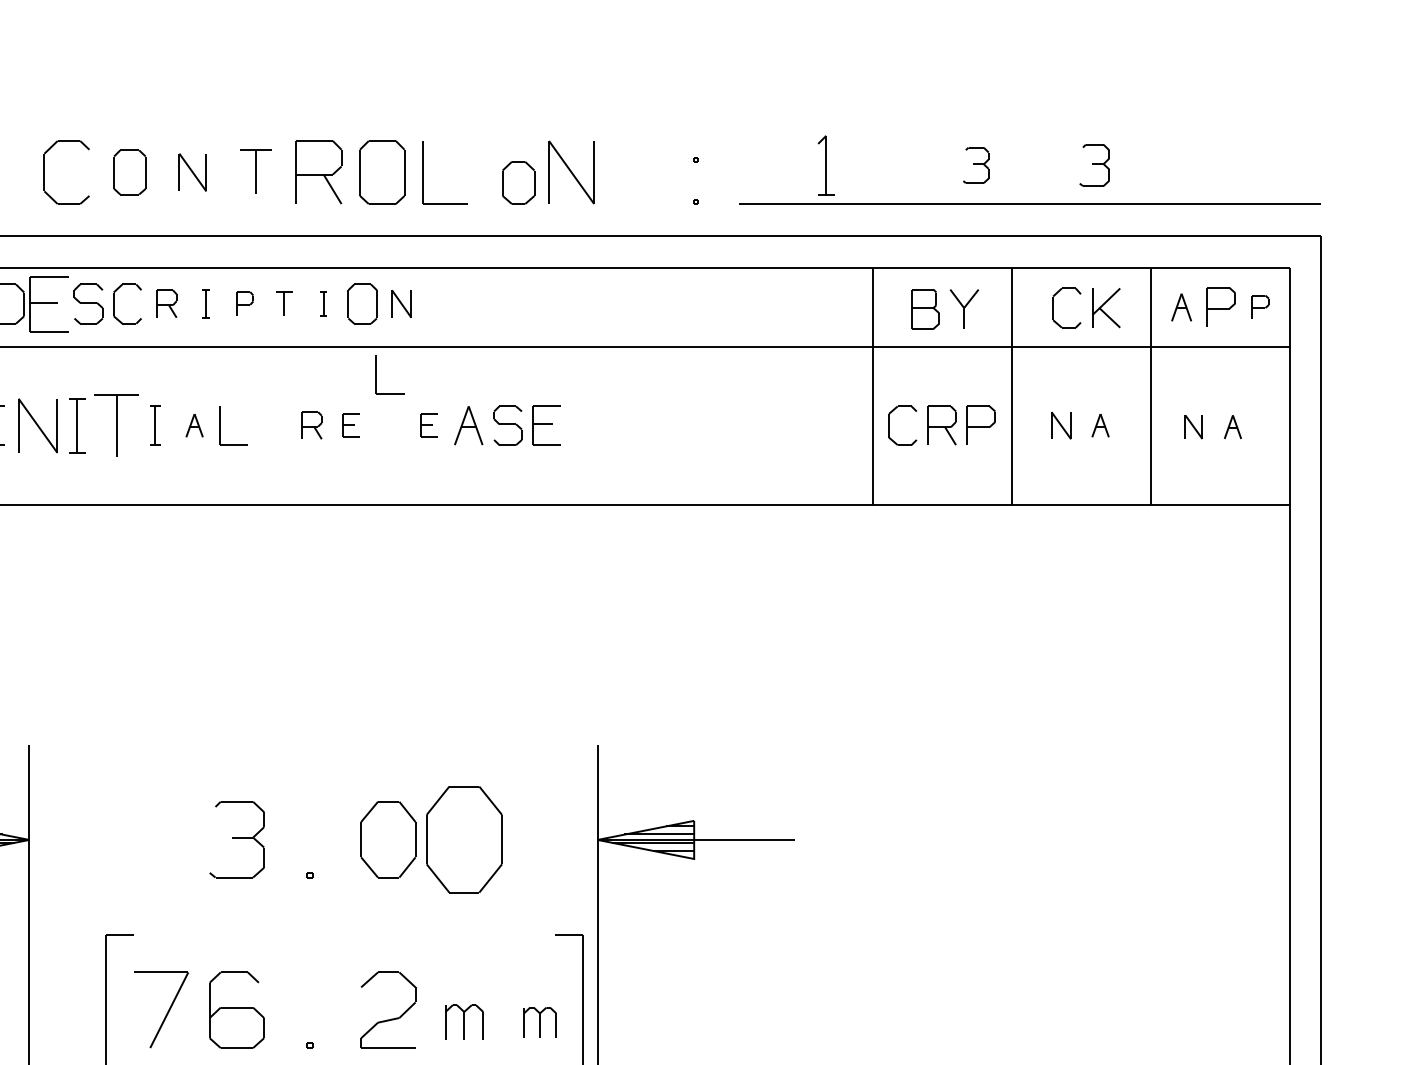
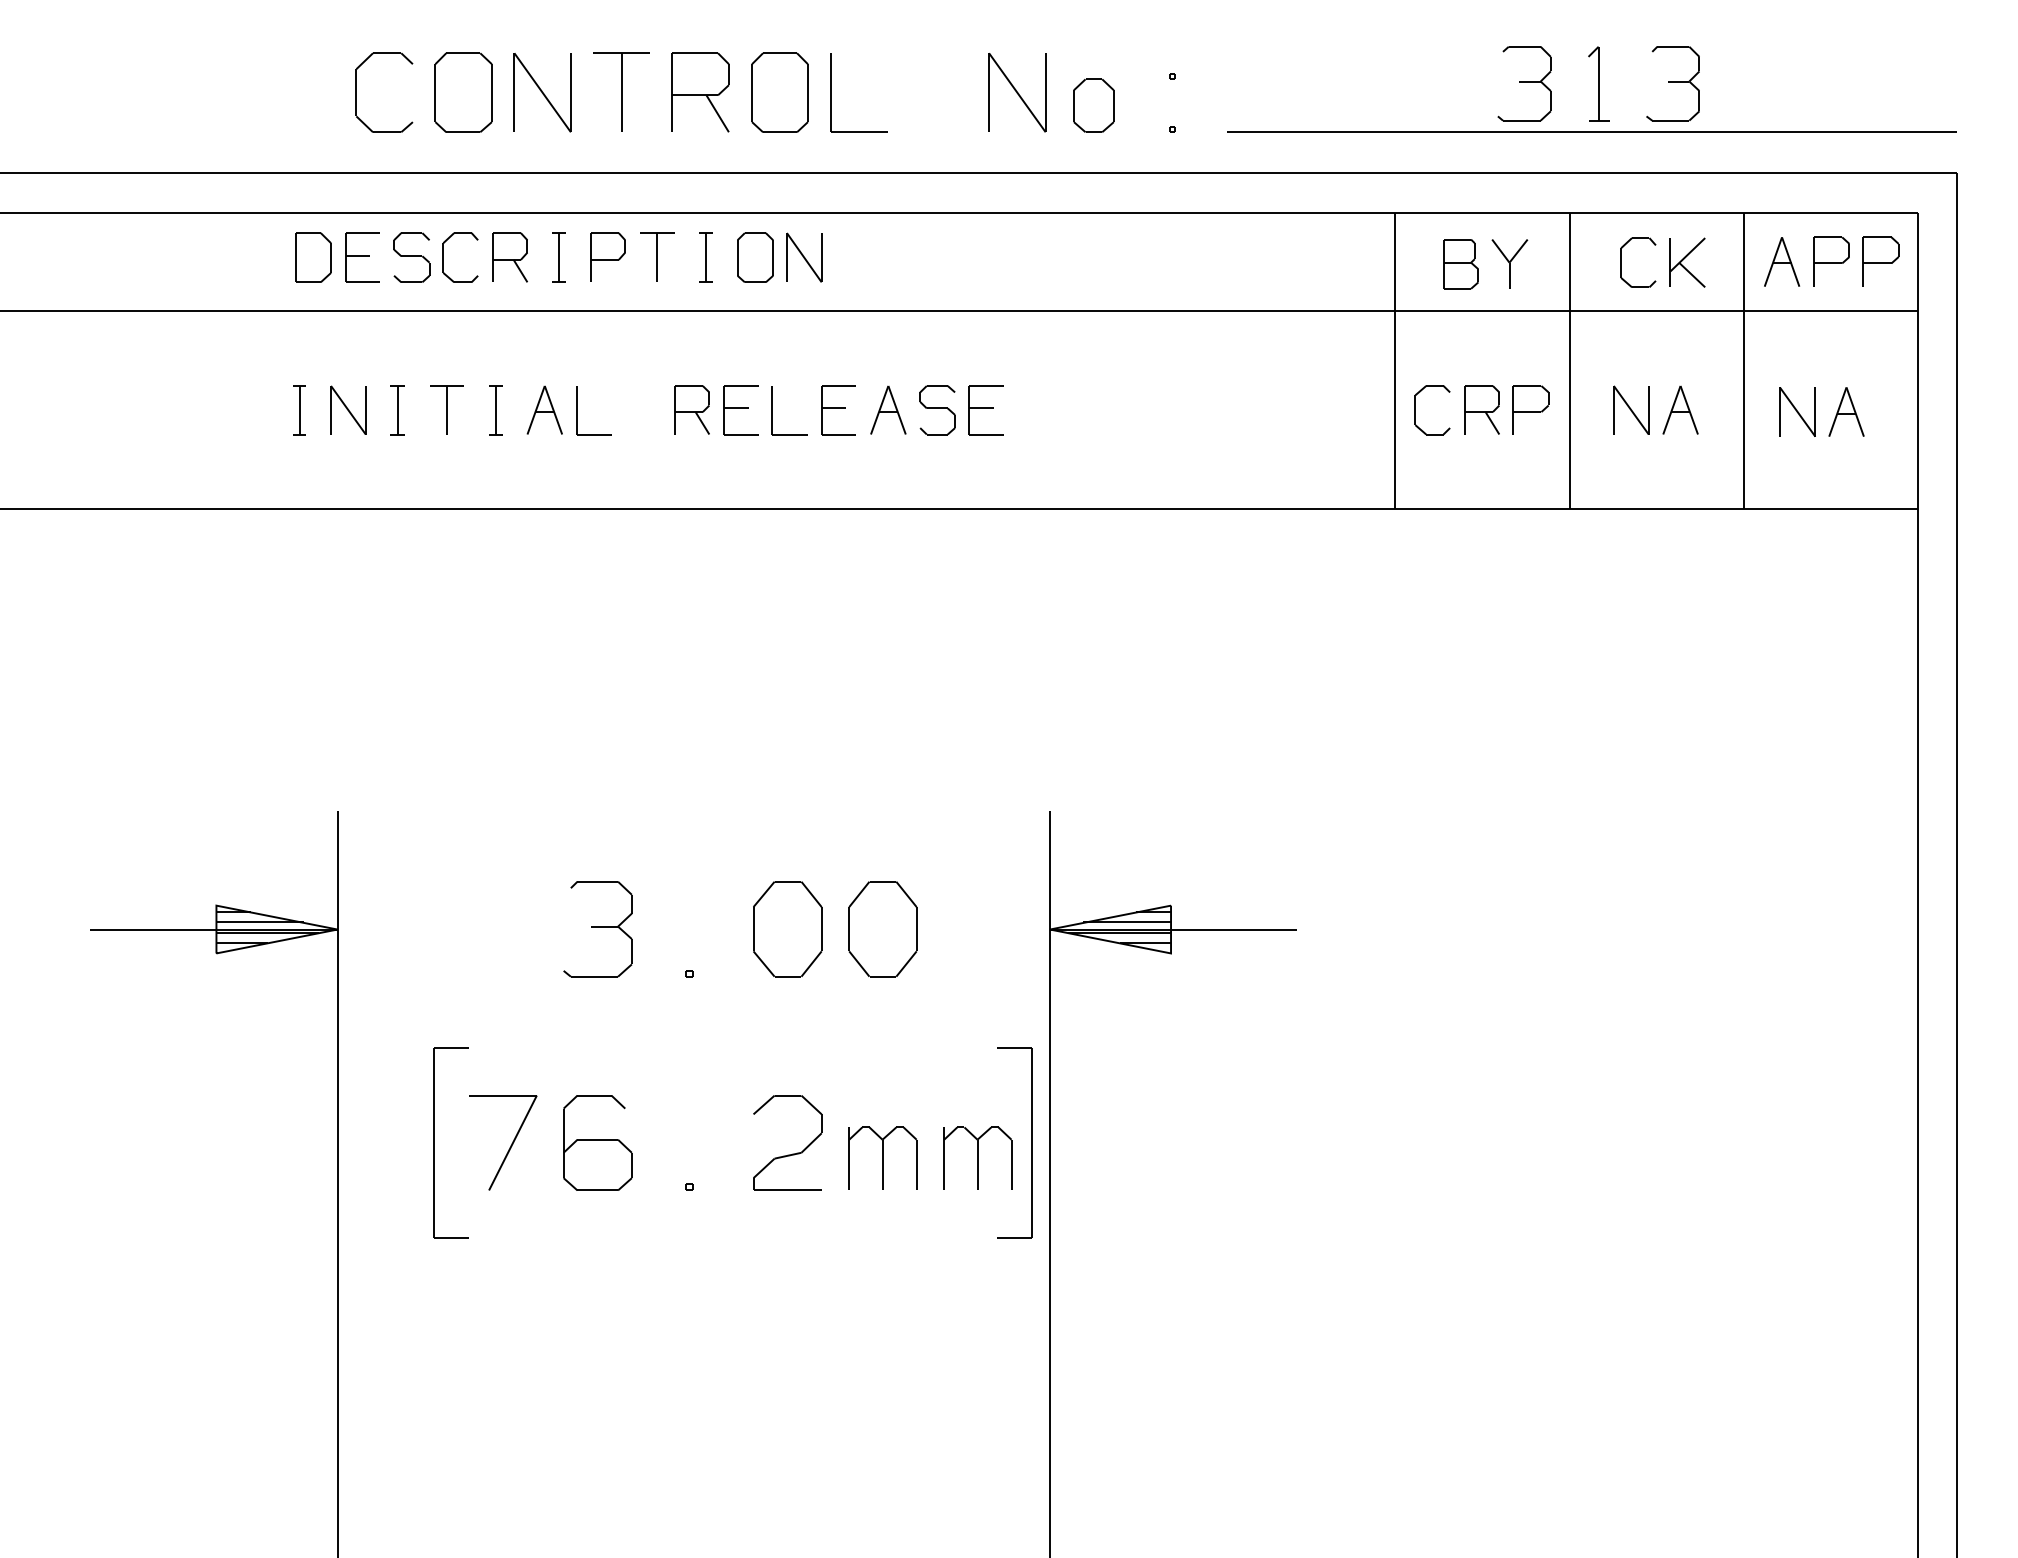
part: (826, 165) -> (1598, 83), moved
part: (976, 165) -> (1524, 83), size x1.67
part: (1094, 165) -> (1672, 83), size x1.43
part: (255, 171) -> (621, 91), size x1.43
part: (129, 172) -> (463, 92), size x1.43
part: (192, 172) -> (542, 92), size x1.67
part: (518, 182) -> (1093, 105), moved
part: (49, 303) -> (362, 257), size x0.71
part: (166, 303) -> (509, 257), size x1.43
part: (205, 303) -> (558, 257), size x1.43
part: (244, 303) -> (607, 256), size x1.67
part: (284, 303) -> (657, 256), size x1.67
part: (322, 303) -> (705, 257), size x1.67
part: (401, 303) -> (804, 257), size x1.43
part: (1181, 307) -> (1782, 261), size x1.43
part: (1260, 307) -> (1880, 261), size x1.67
part: (376, 374) -> (772, 410), moved
part: (38, 425) -> (348, 409), size x0.71
part: (77, 425) -> (397, 410), size x0.71
part: (116, 425) -> (446, 409), size x0.62
part: (194, 425) -> (544, 409), size x1.67
part: (311, 425) -> (691, 409), size x1.43
part: (350, 425) -> (740, 410), size x1.67
part: (428, 425) -> (838, 410), size x1.67
part: (1061, 425) -> (1631, 409), size x1.43
part: (1100, 425) -> (1680, 409), size x1.67
part: (1193, 426) -> (1797, 411), size x1.67
part: (1232, 426) -> (1846, 411), size x1.67
part: (464, 839) -> (882, 929), size x0.71
part: (464, 1021) -> (882, 1157), size x1.43
part: (539, 1021) -> (977, 1157), size x1.67

